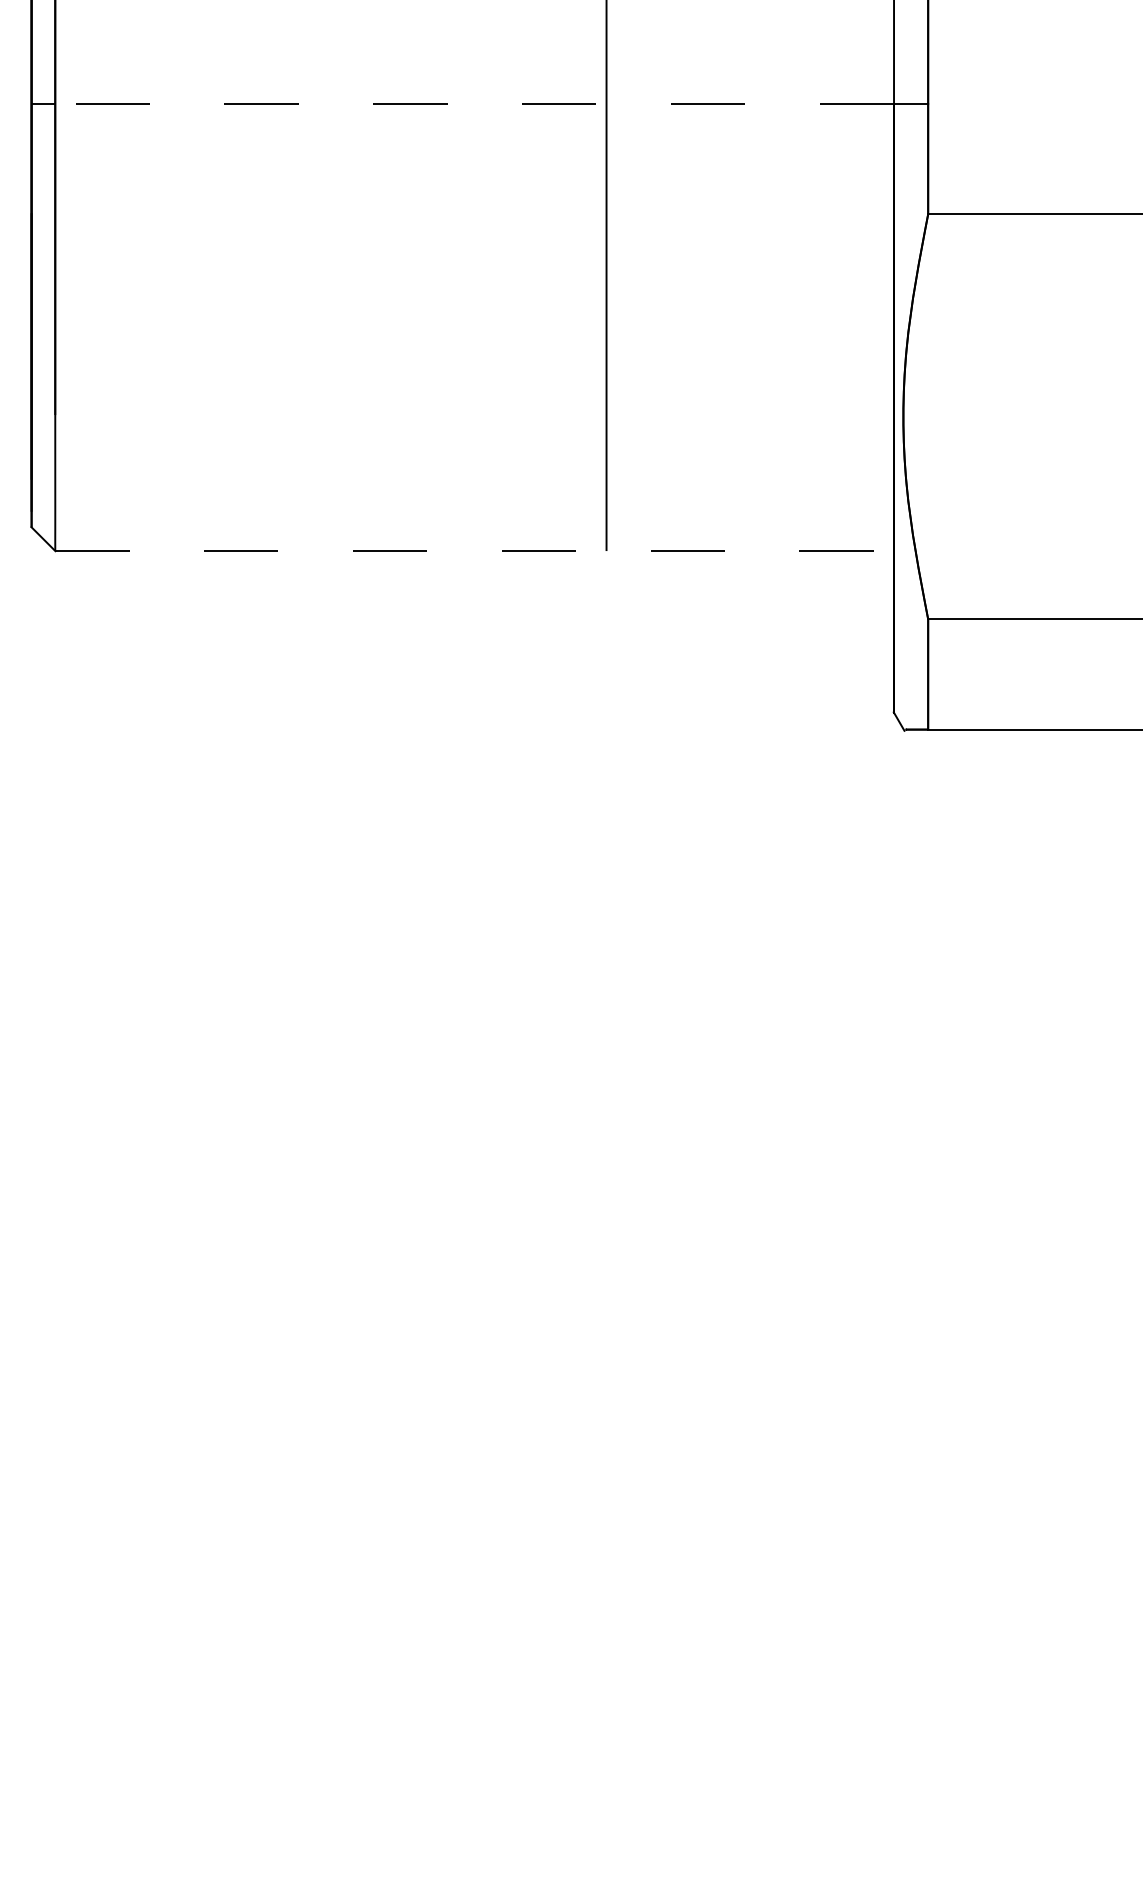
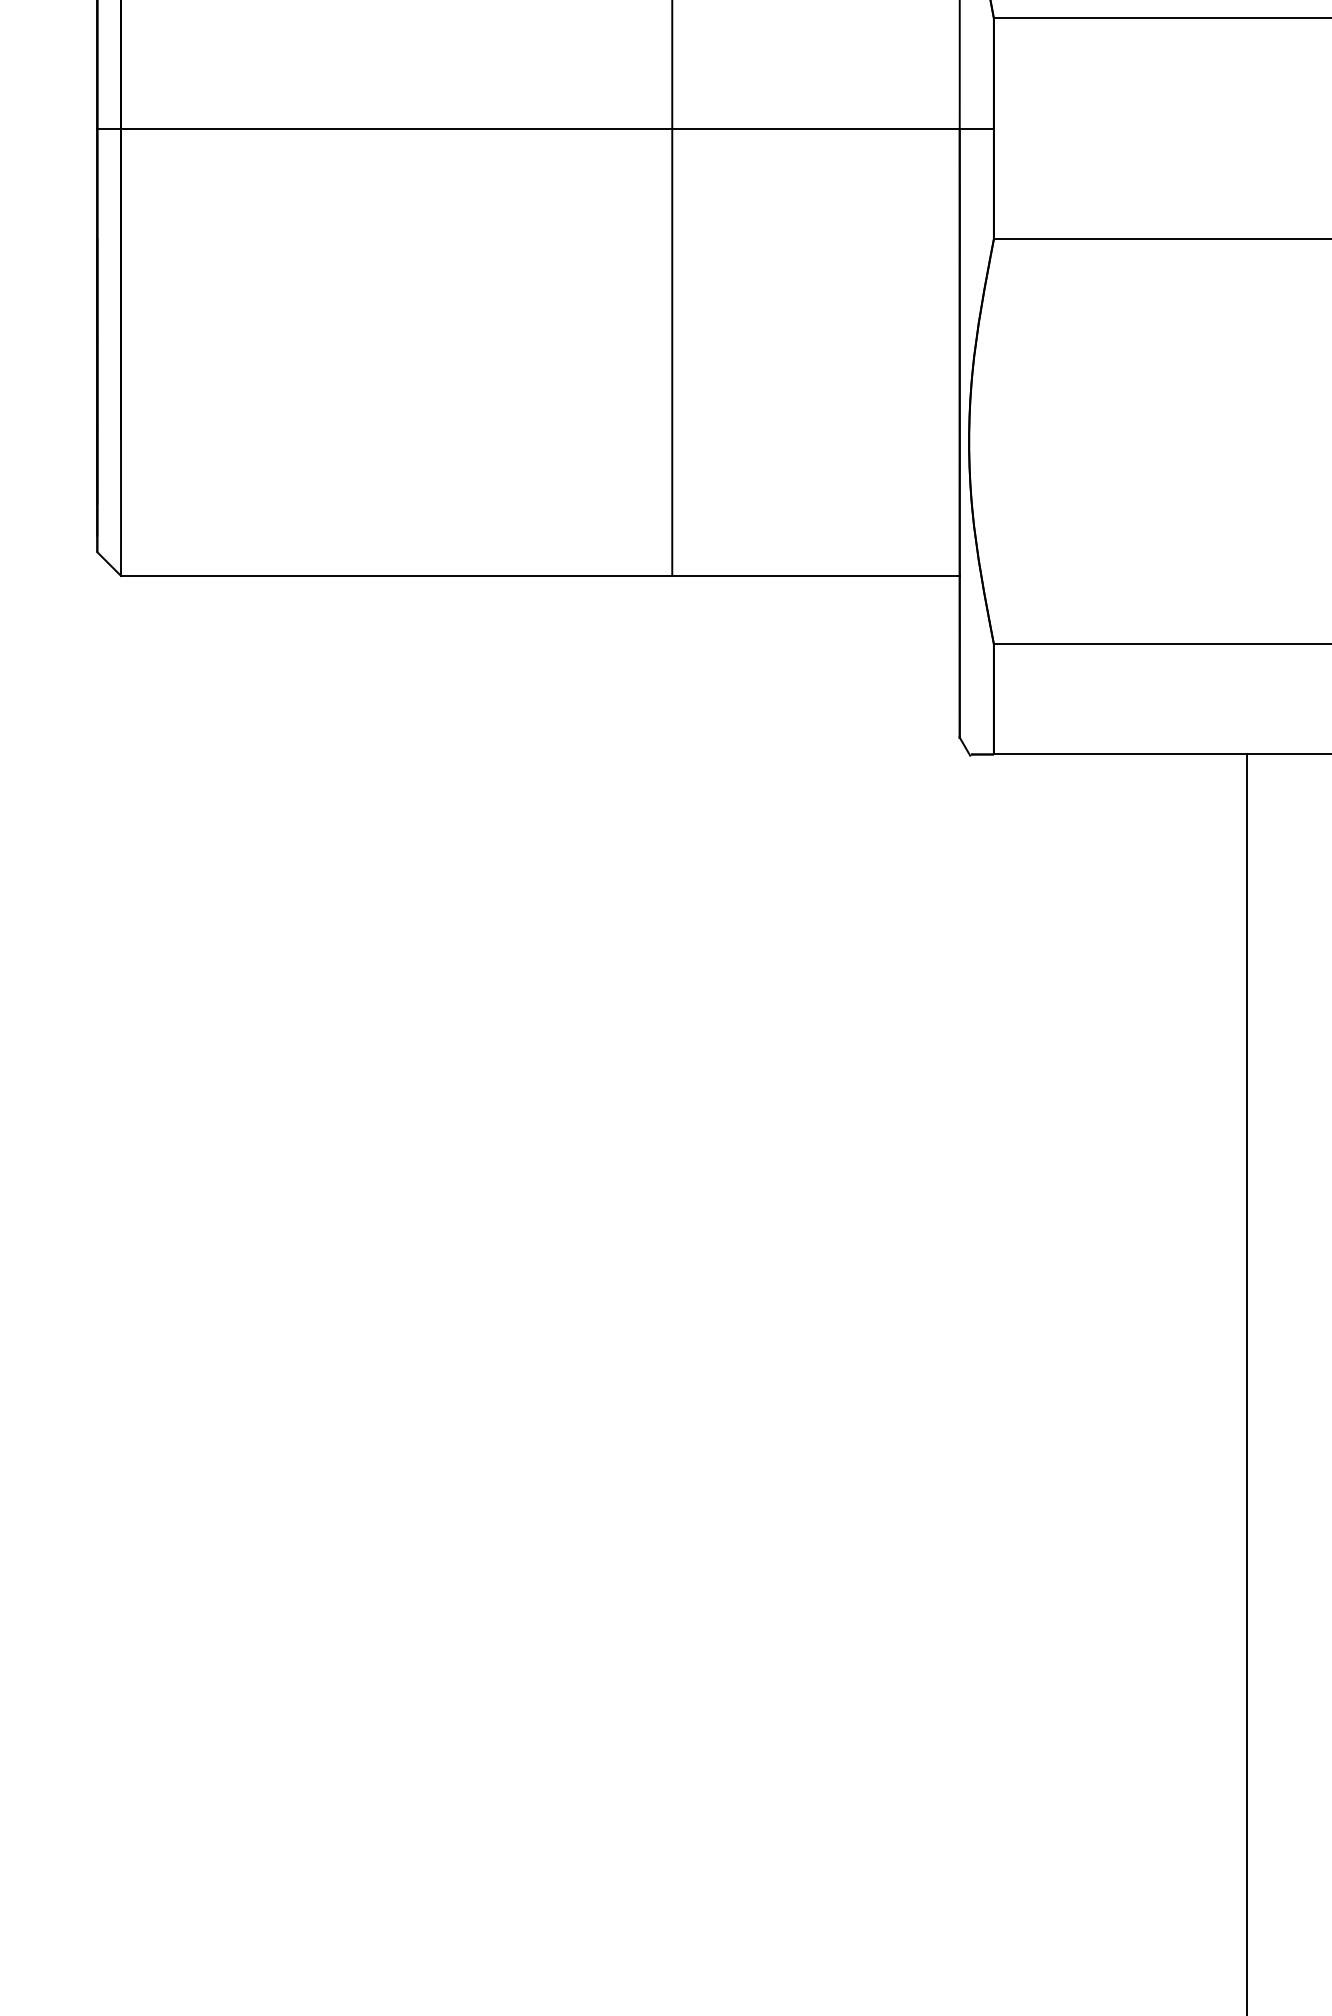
line: (473, 103) -> (539, 128), dashed -> solid
line: (474, 550) -> (540, 575), dashed -> solid

